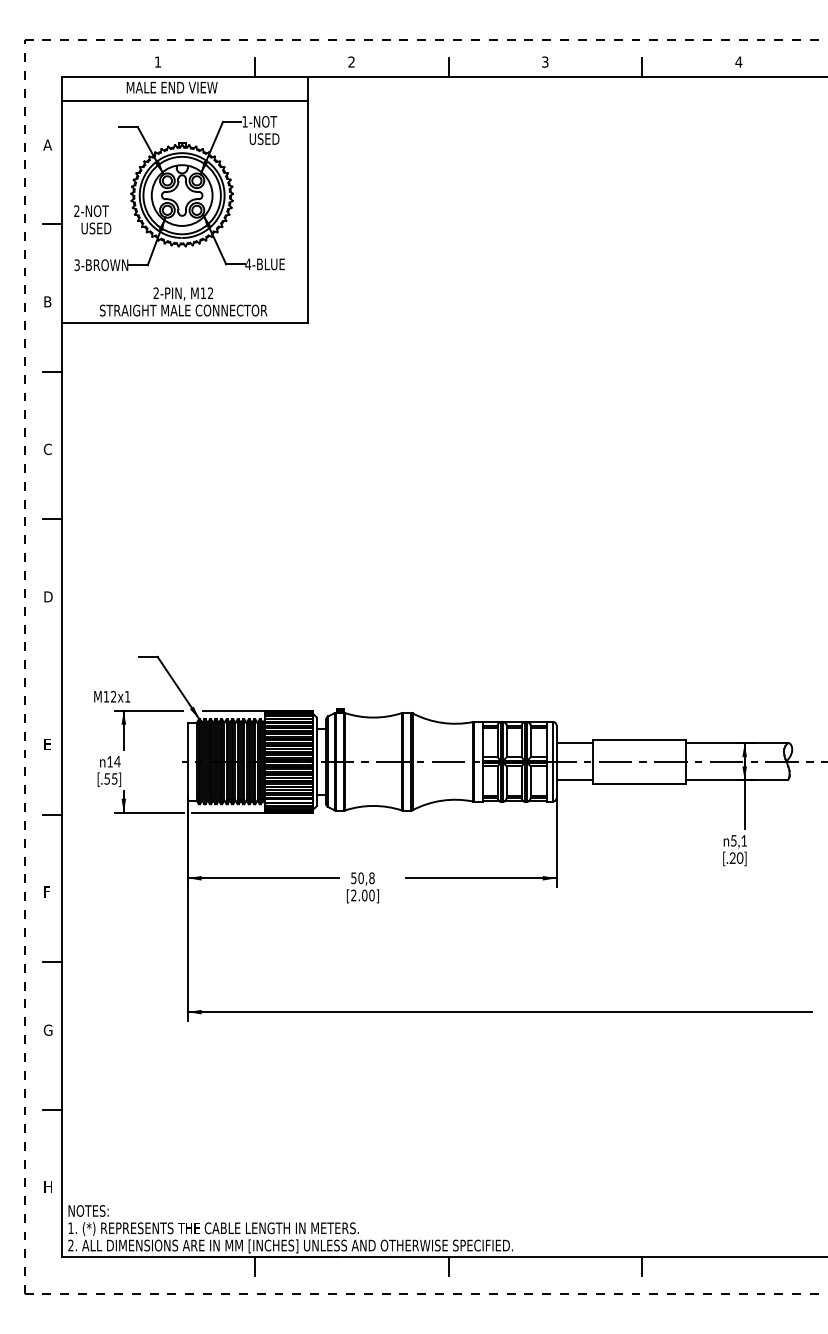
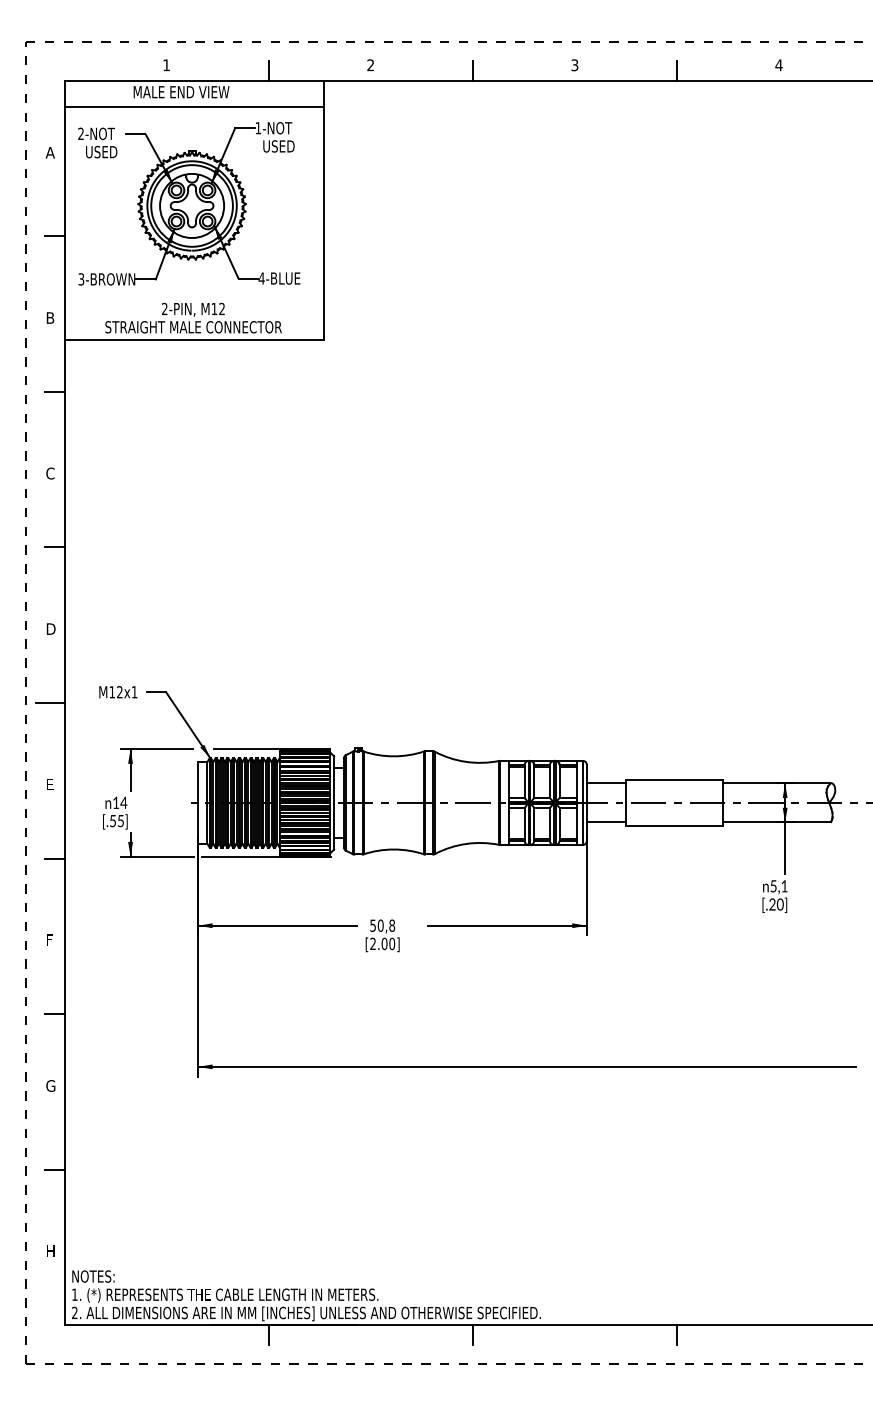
text: (92, 219) -> (97, 142), moved
line: (47, 667) -> (50, 703), added
text: (112, 696) -> (118, 691), moved

